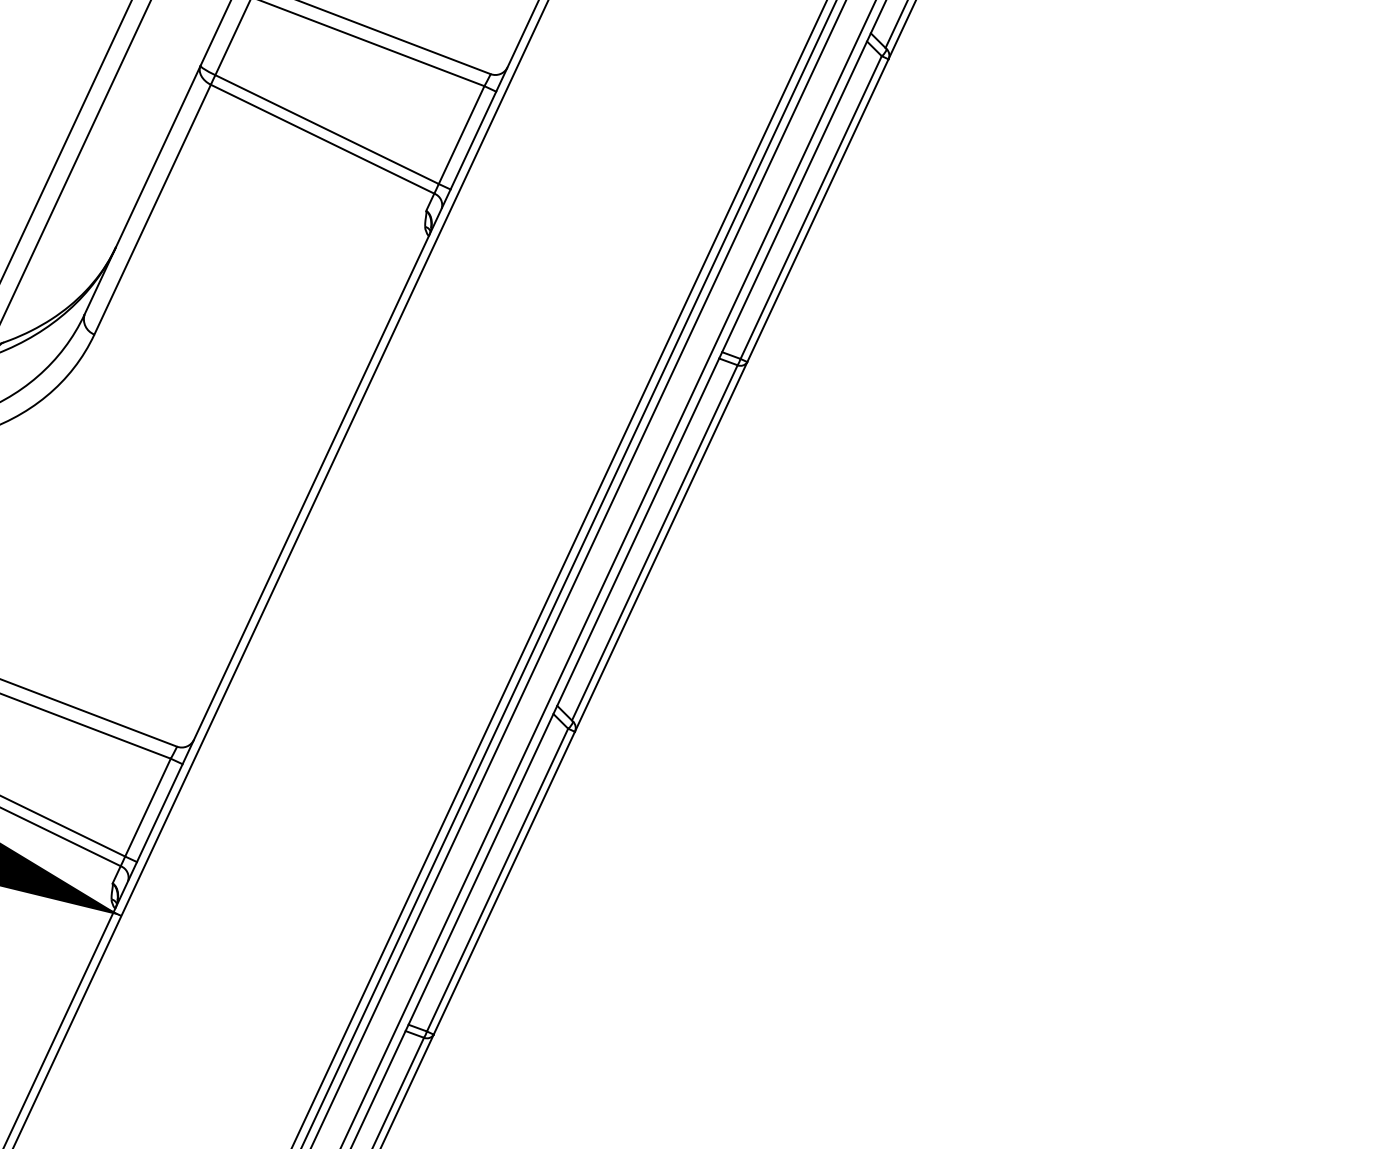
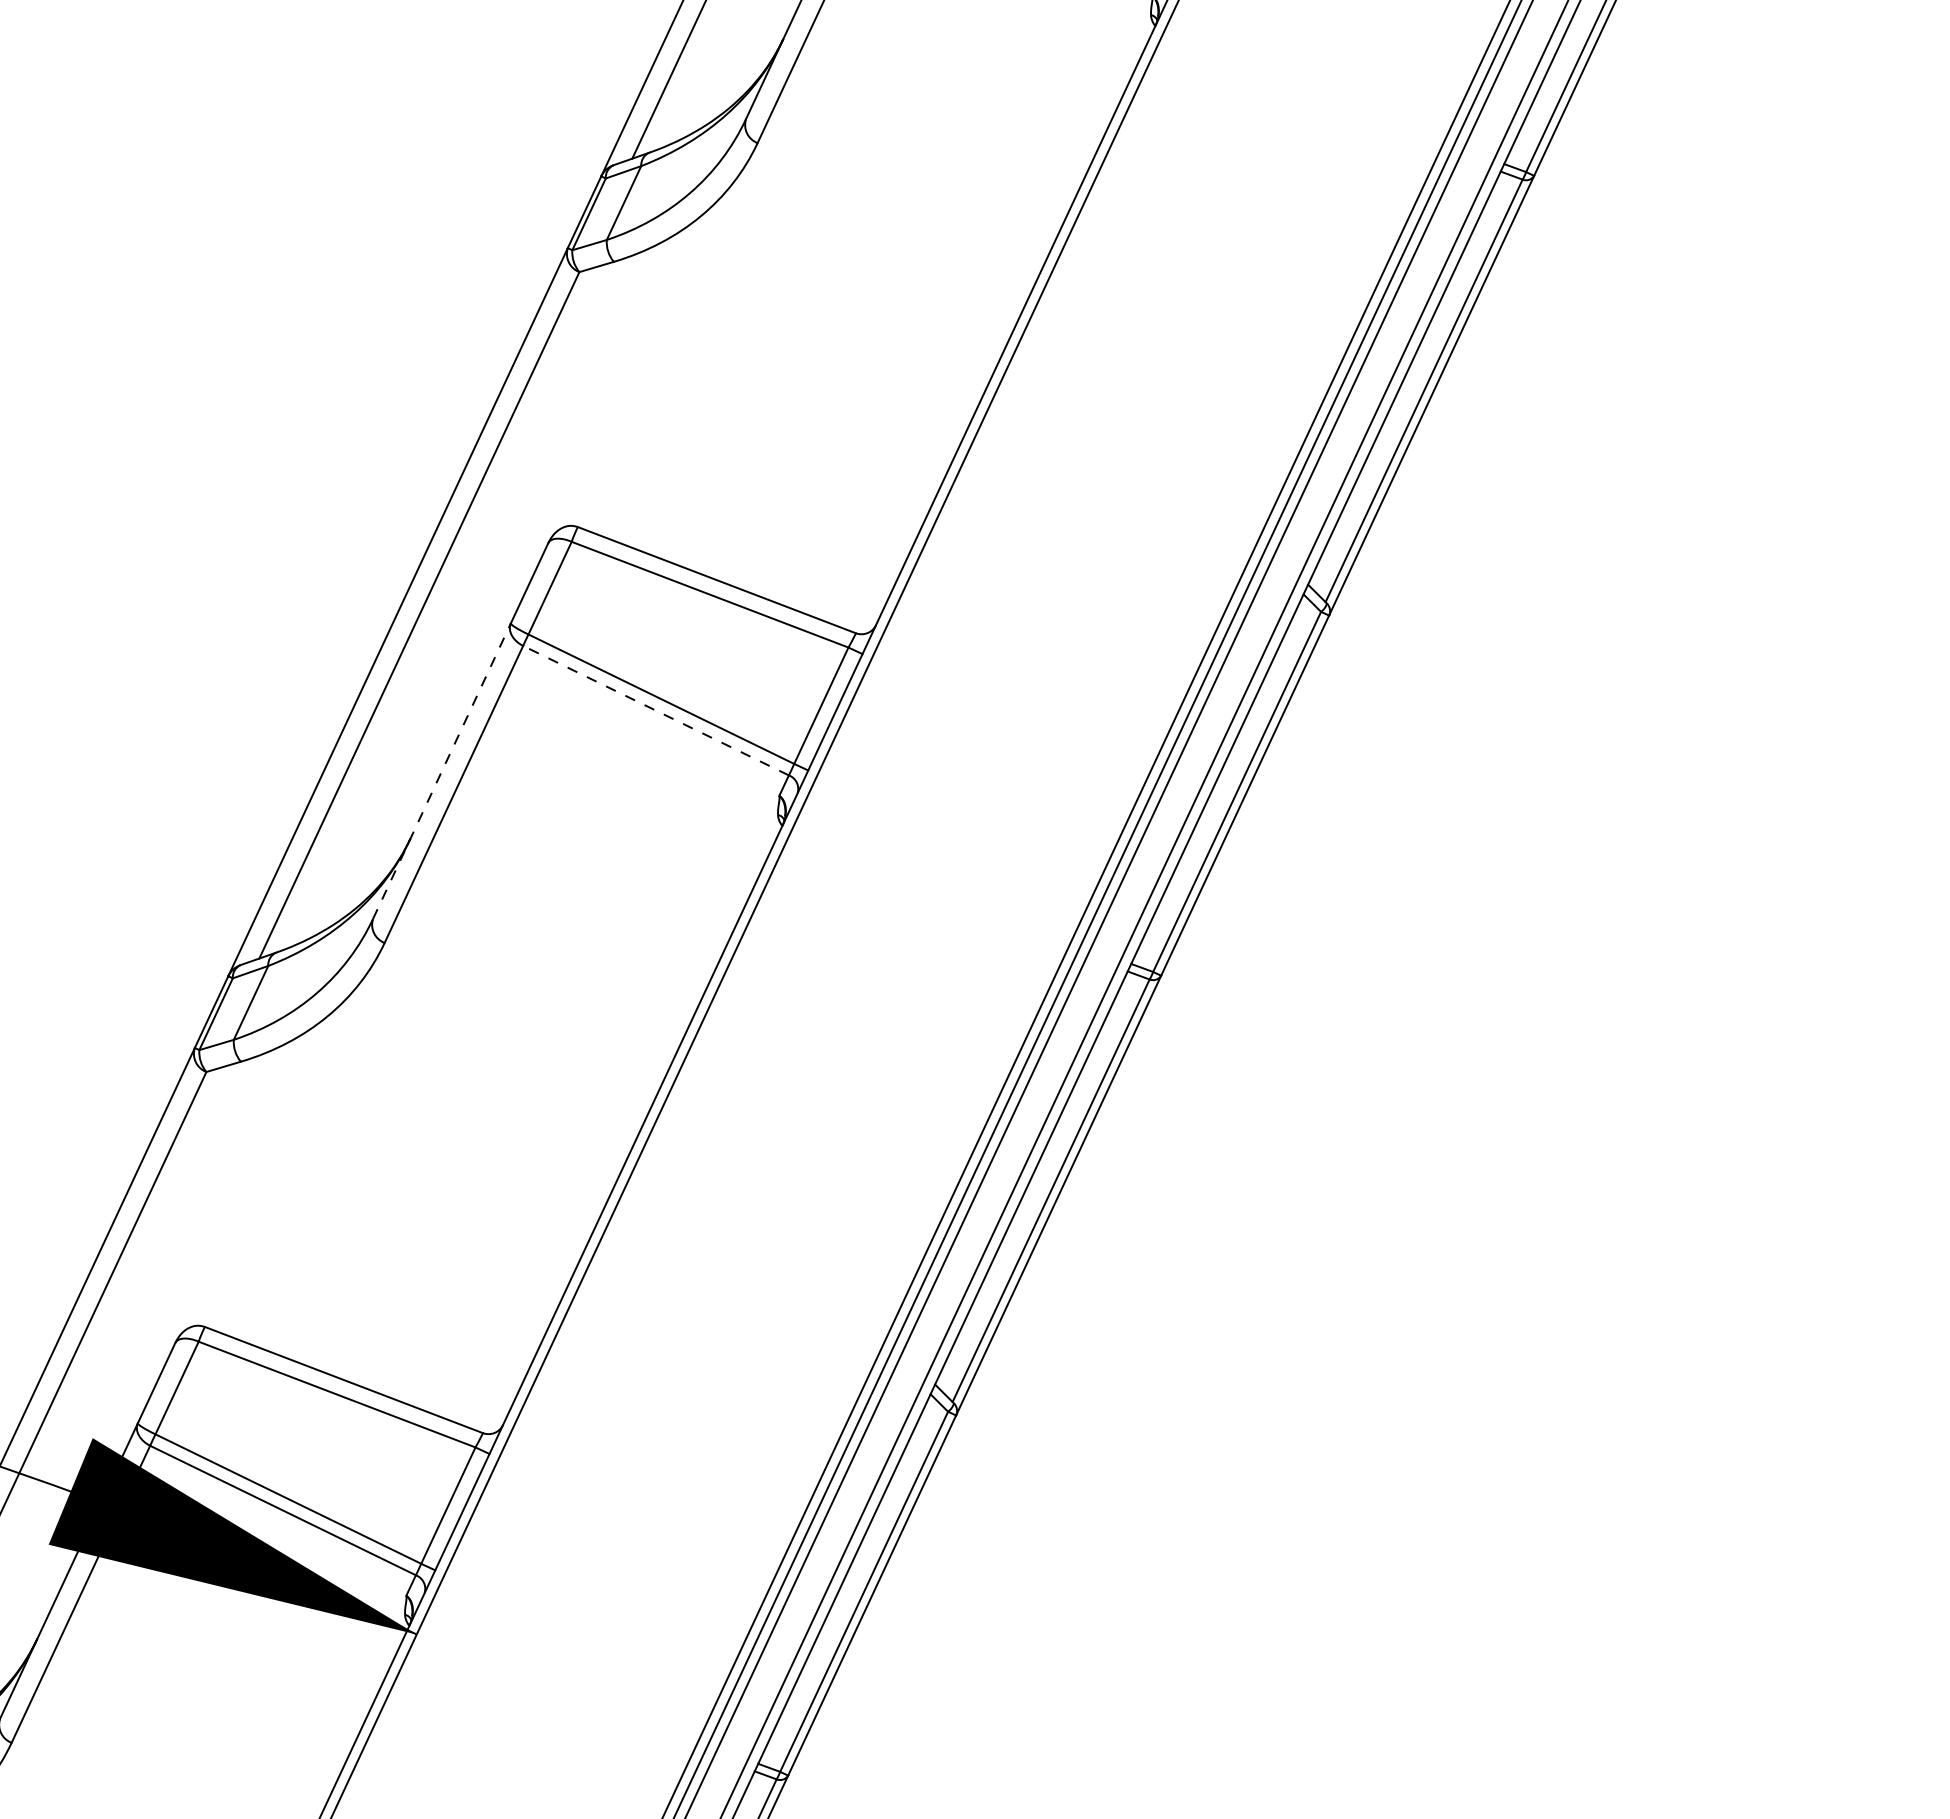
line: (322, 139) -> (656, 710), solid -> dashed
line: (143, 189) -> (442, 770), solid -> dashed

